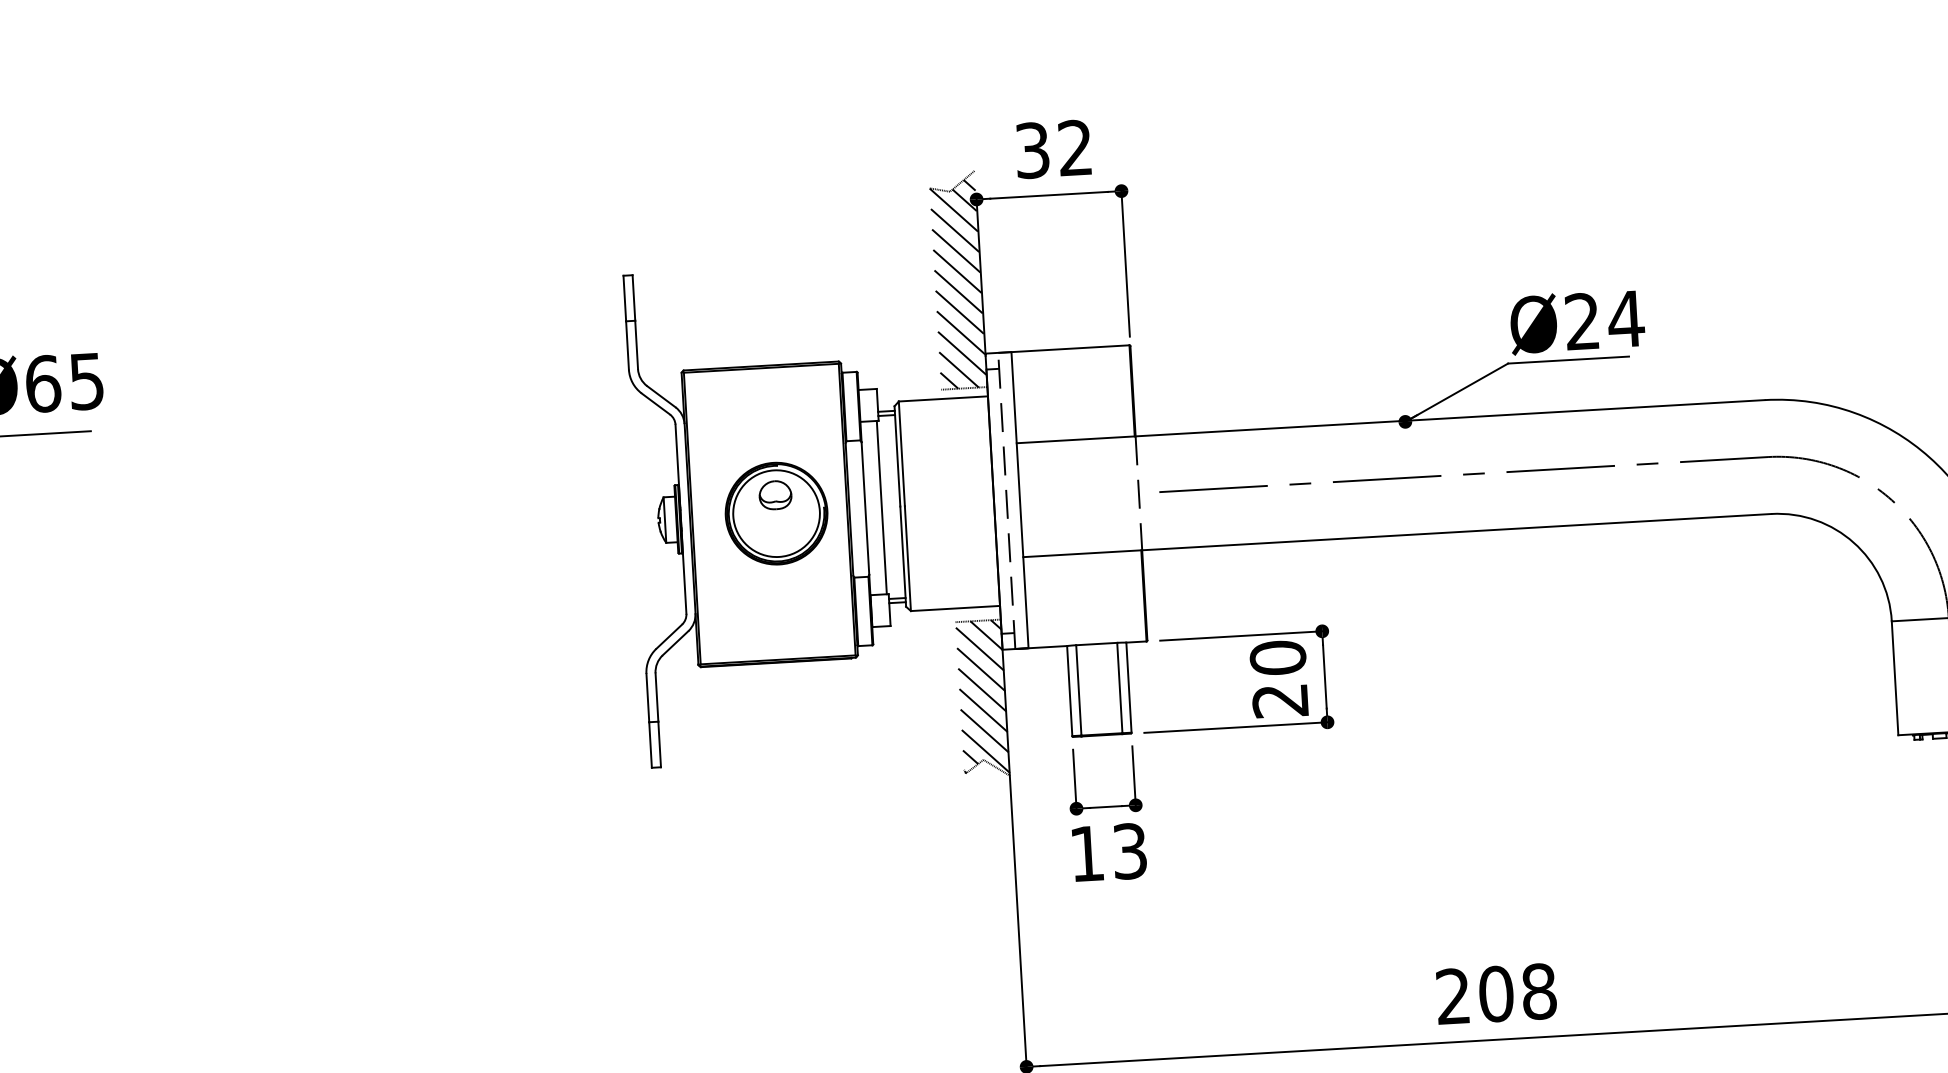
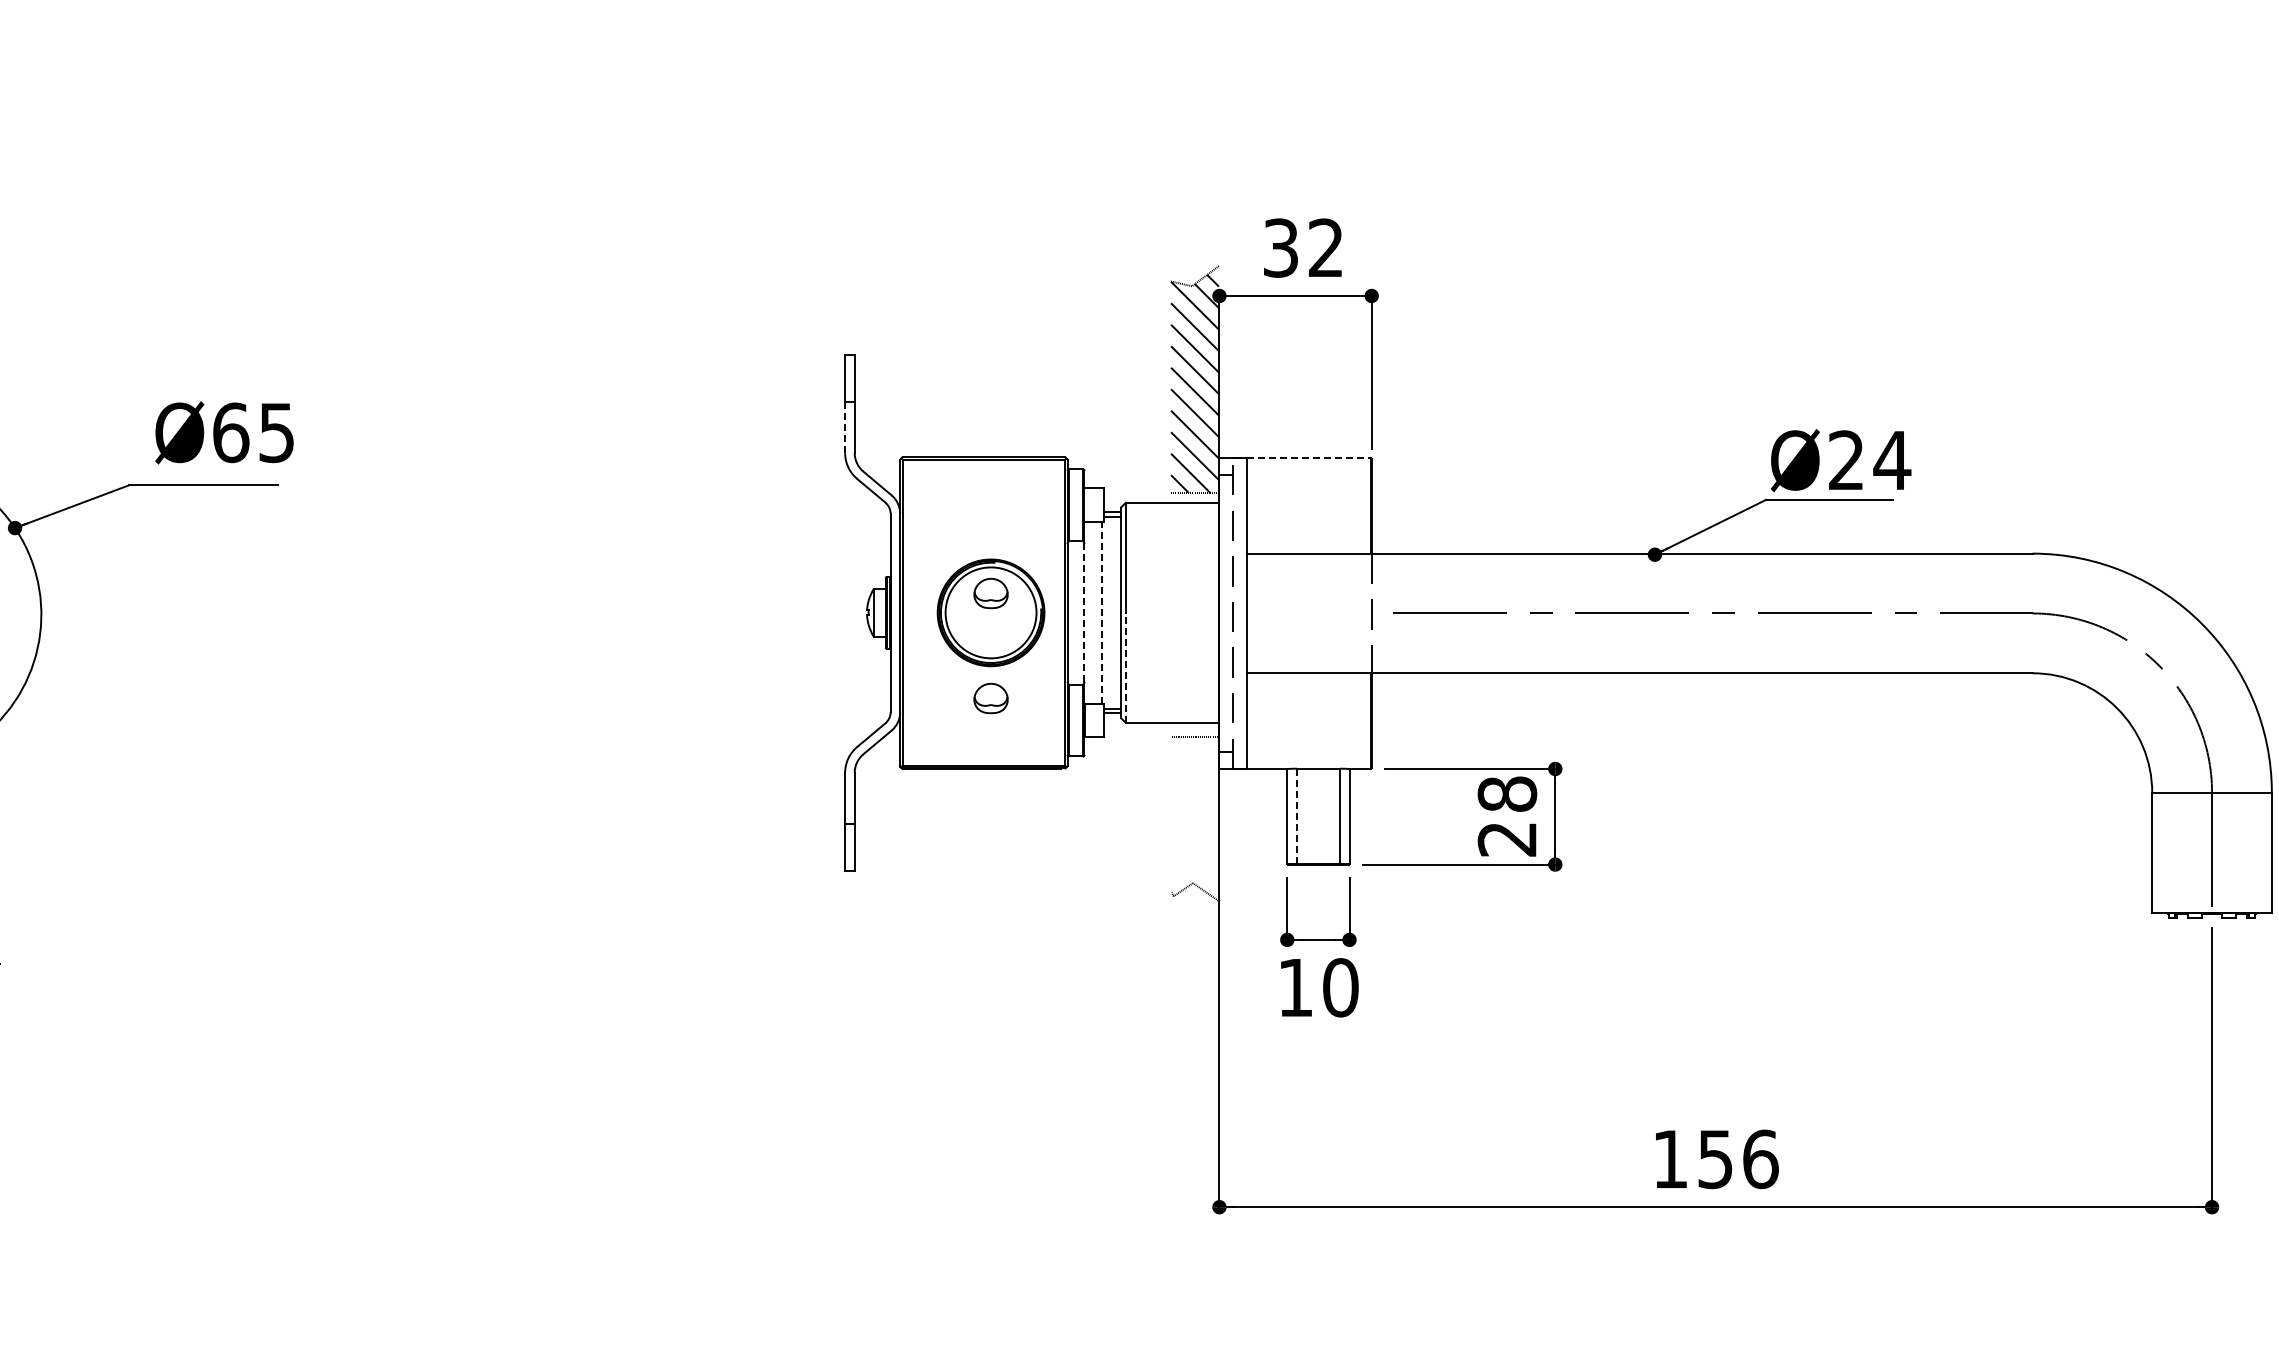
line: (627, 345) -> (845, 427), solid -> dashed
line: (1070, 348) -> (1308, 457), solid -> dashed
line: (881, 507) -> (1101, 612), solid -> dashed
line: (865, 508) -> (1084, 612), solid -> dashed
line: (907, 558) -> (1125, 667), solid -> dashed
part: (780, 595) -> (990, 698), added
text: (1278, 657) -> (1507, 793), 20 -> 28
line: (1078, 690) -> (1296, 816), solid -> dashed
hatch: (982, 697) -> (1195, 817), removed
text: (1129, 851) -> (1340, 987), 13 -> 10
text: (1496, 994) -> (1715, 1159), 208 -> 156

